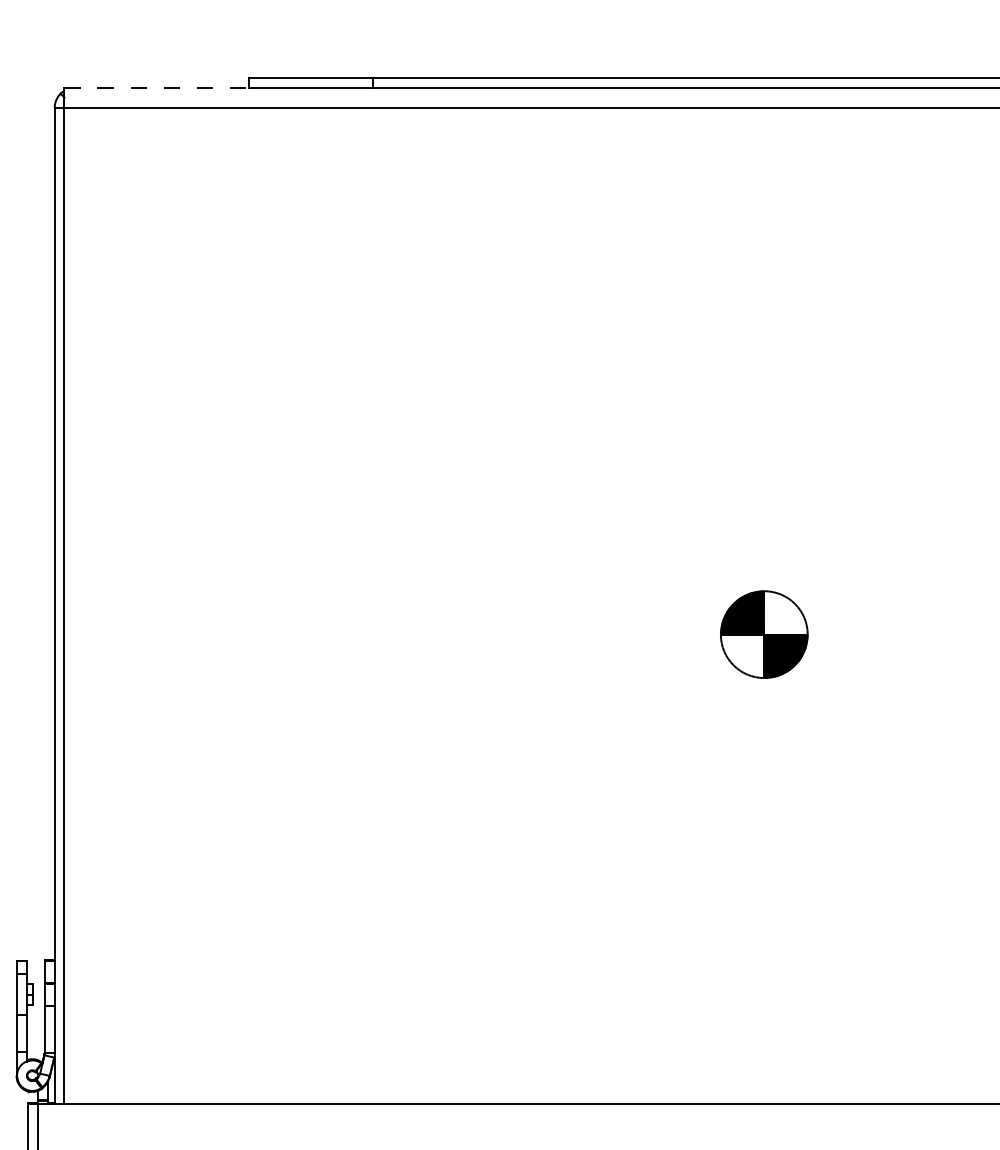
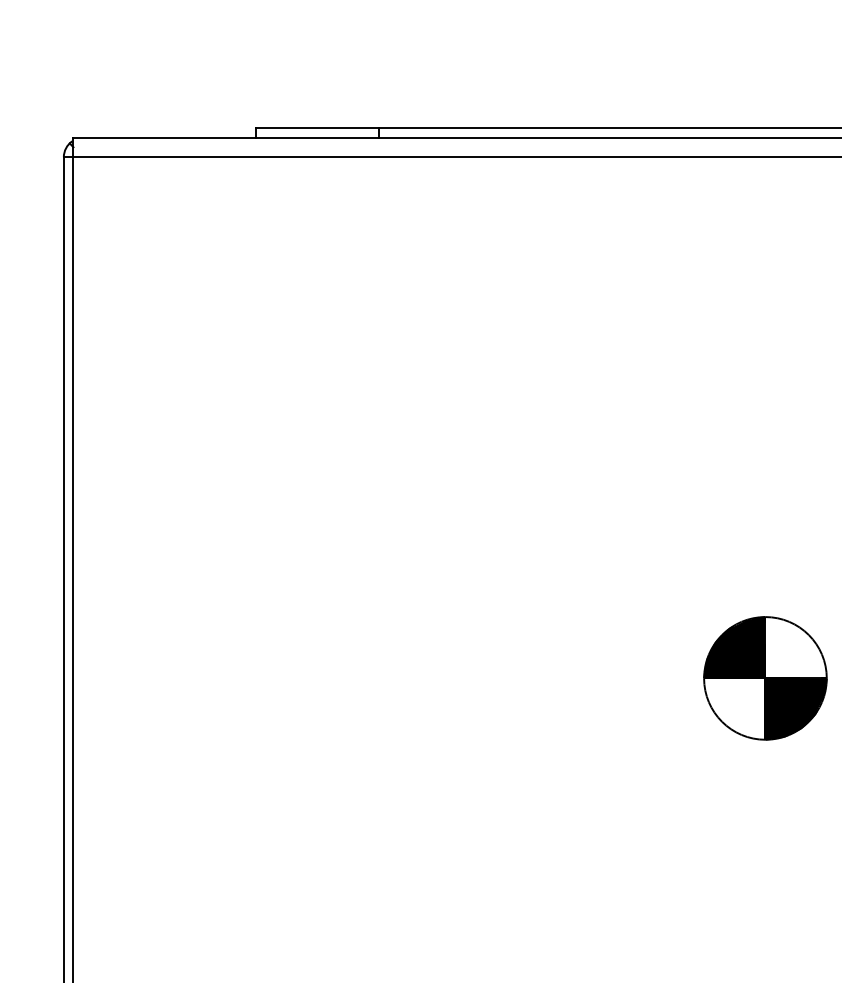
line: (157, 88) -> (165, 138), dashed -> solid
part: (764, 634) -> (765, 678), size x1.43

